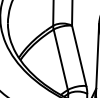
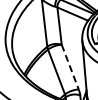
line: (79, 56) -> (70, 67), solid -> dashed

